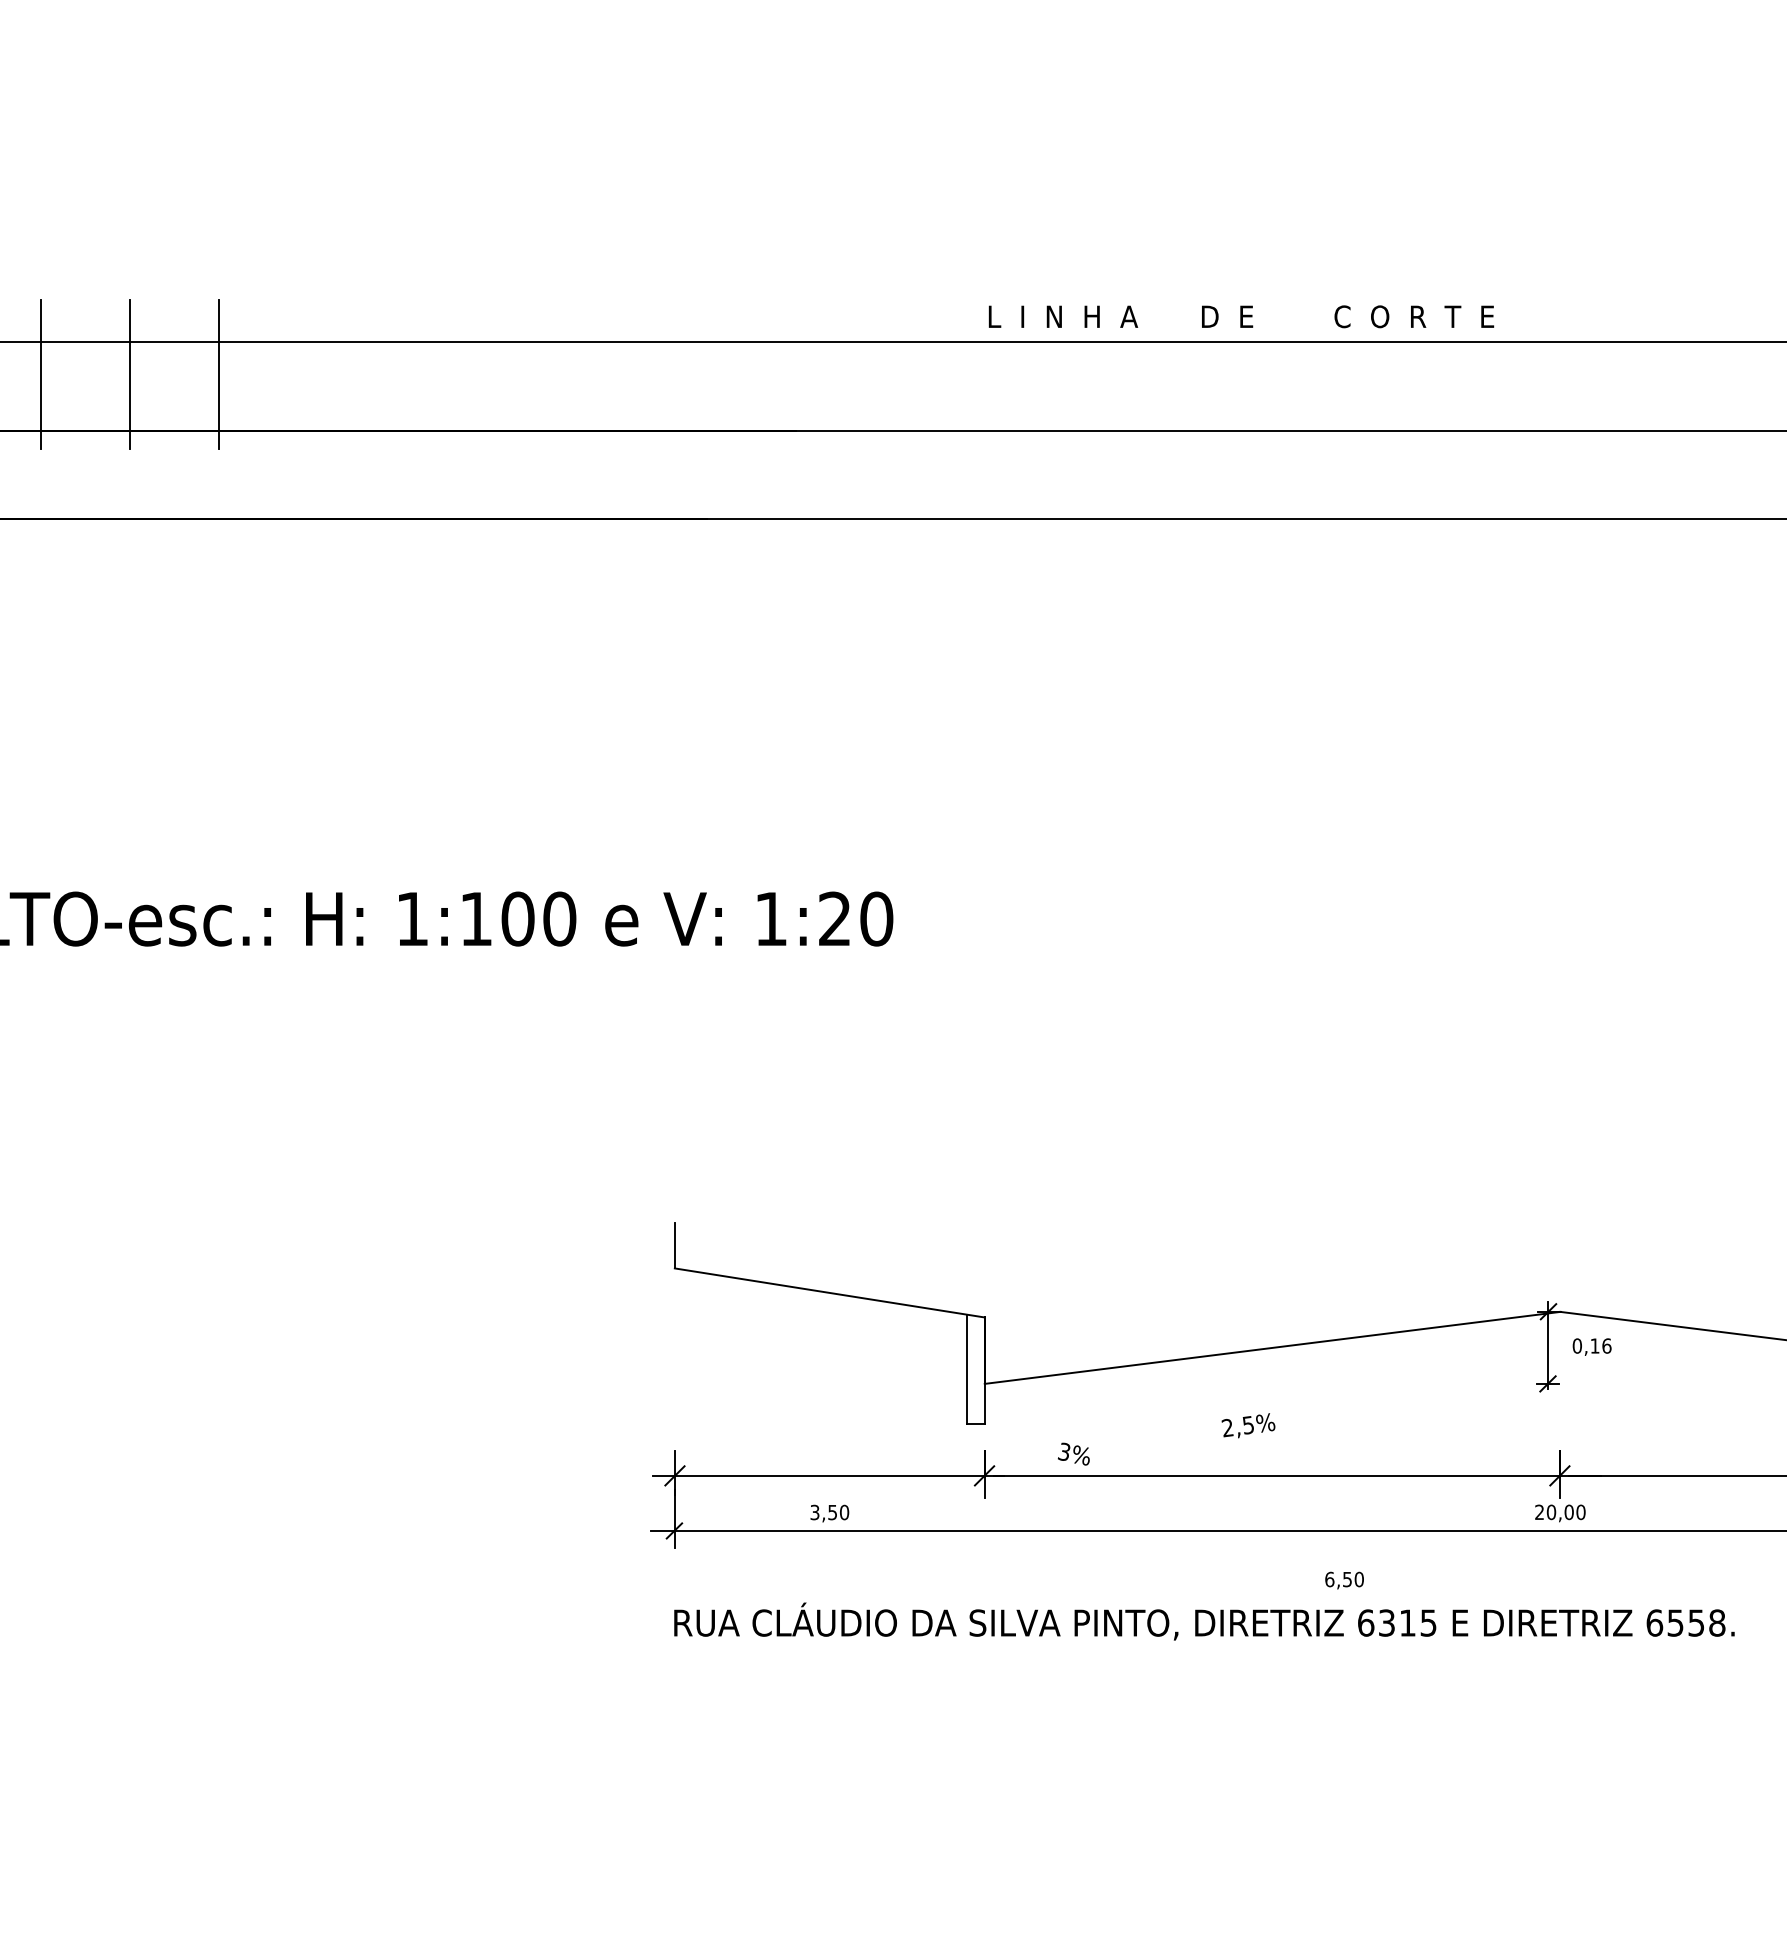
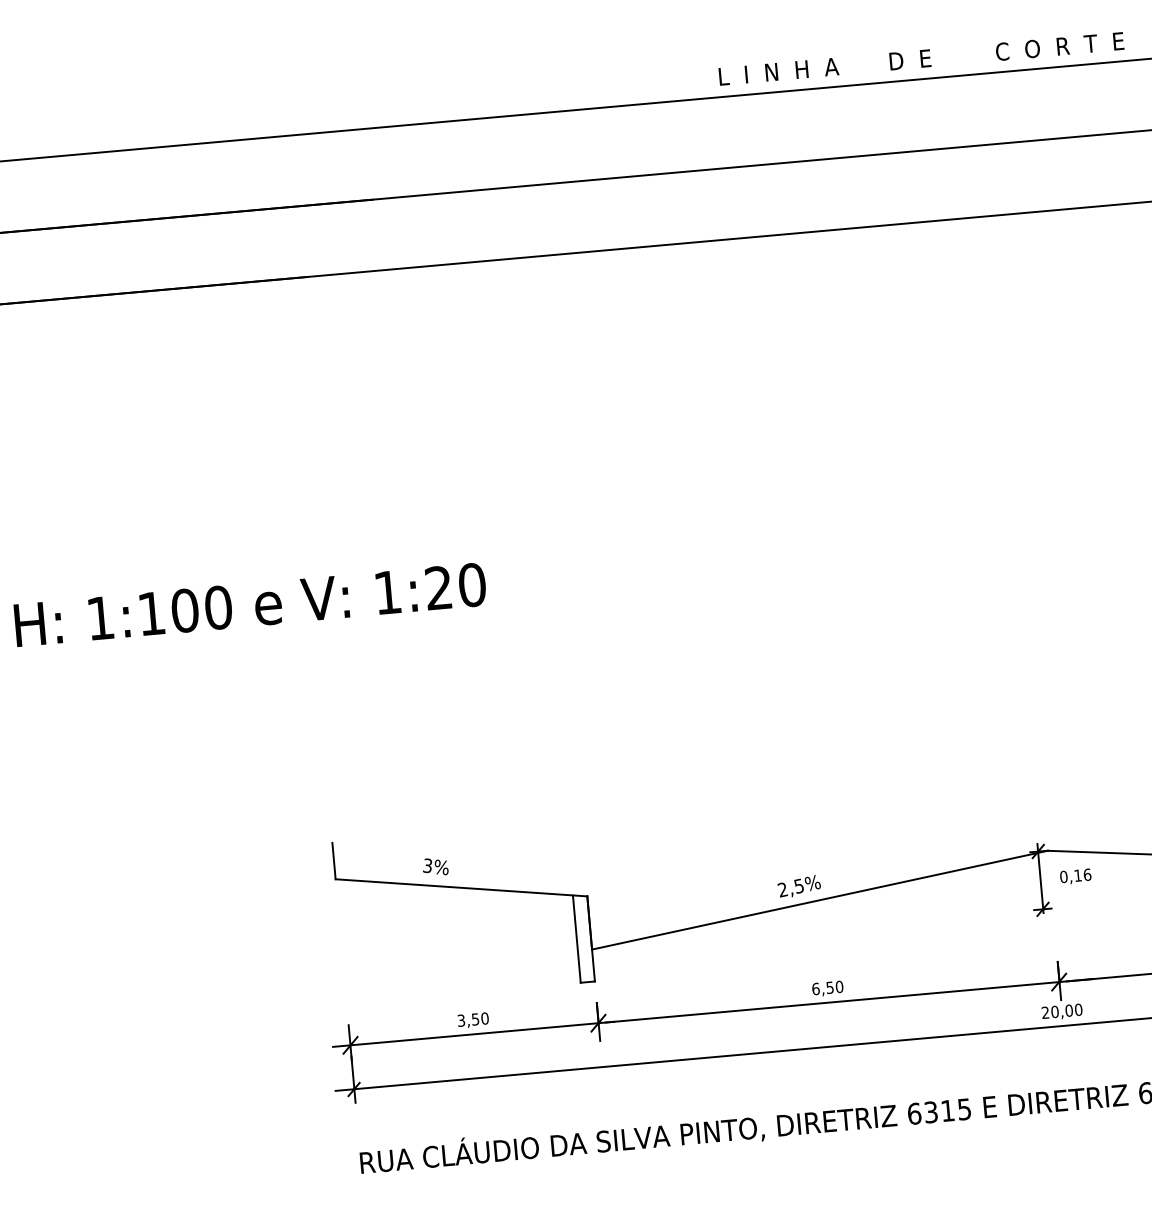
text: (1241, 316) -> (921, 58), moved
text: (1248, 1425) -> (799, 886), moved
text: (1073, 1453) -> (435, 866), moved
text: (829, 1513) -> (473, 1020), moved
text: (1344, 1580) -> (827, 988), moved

